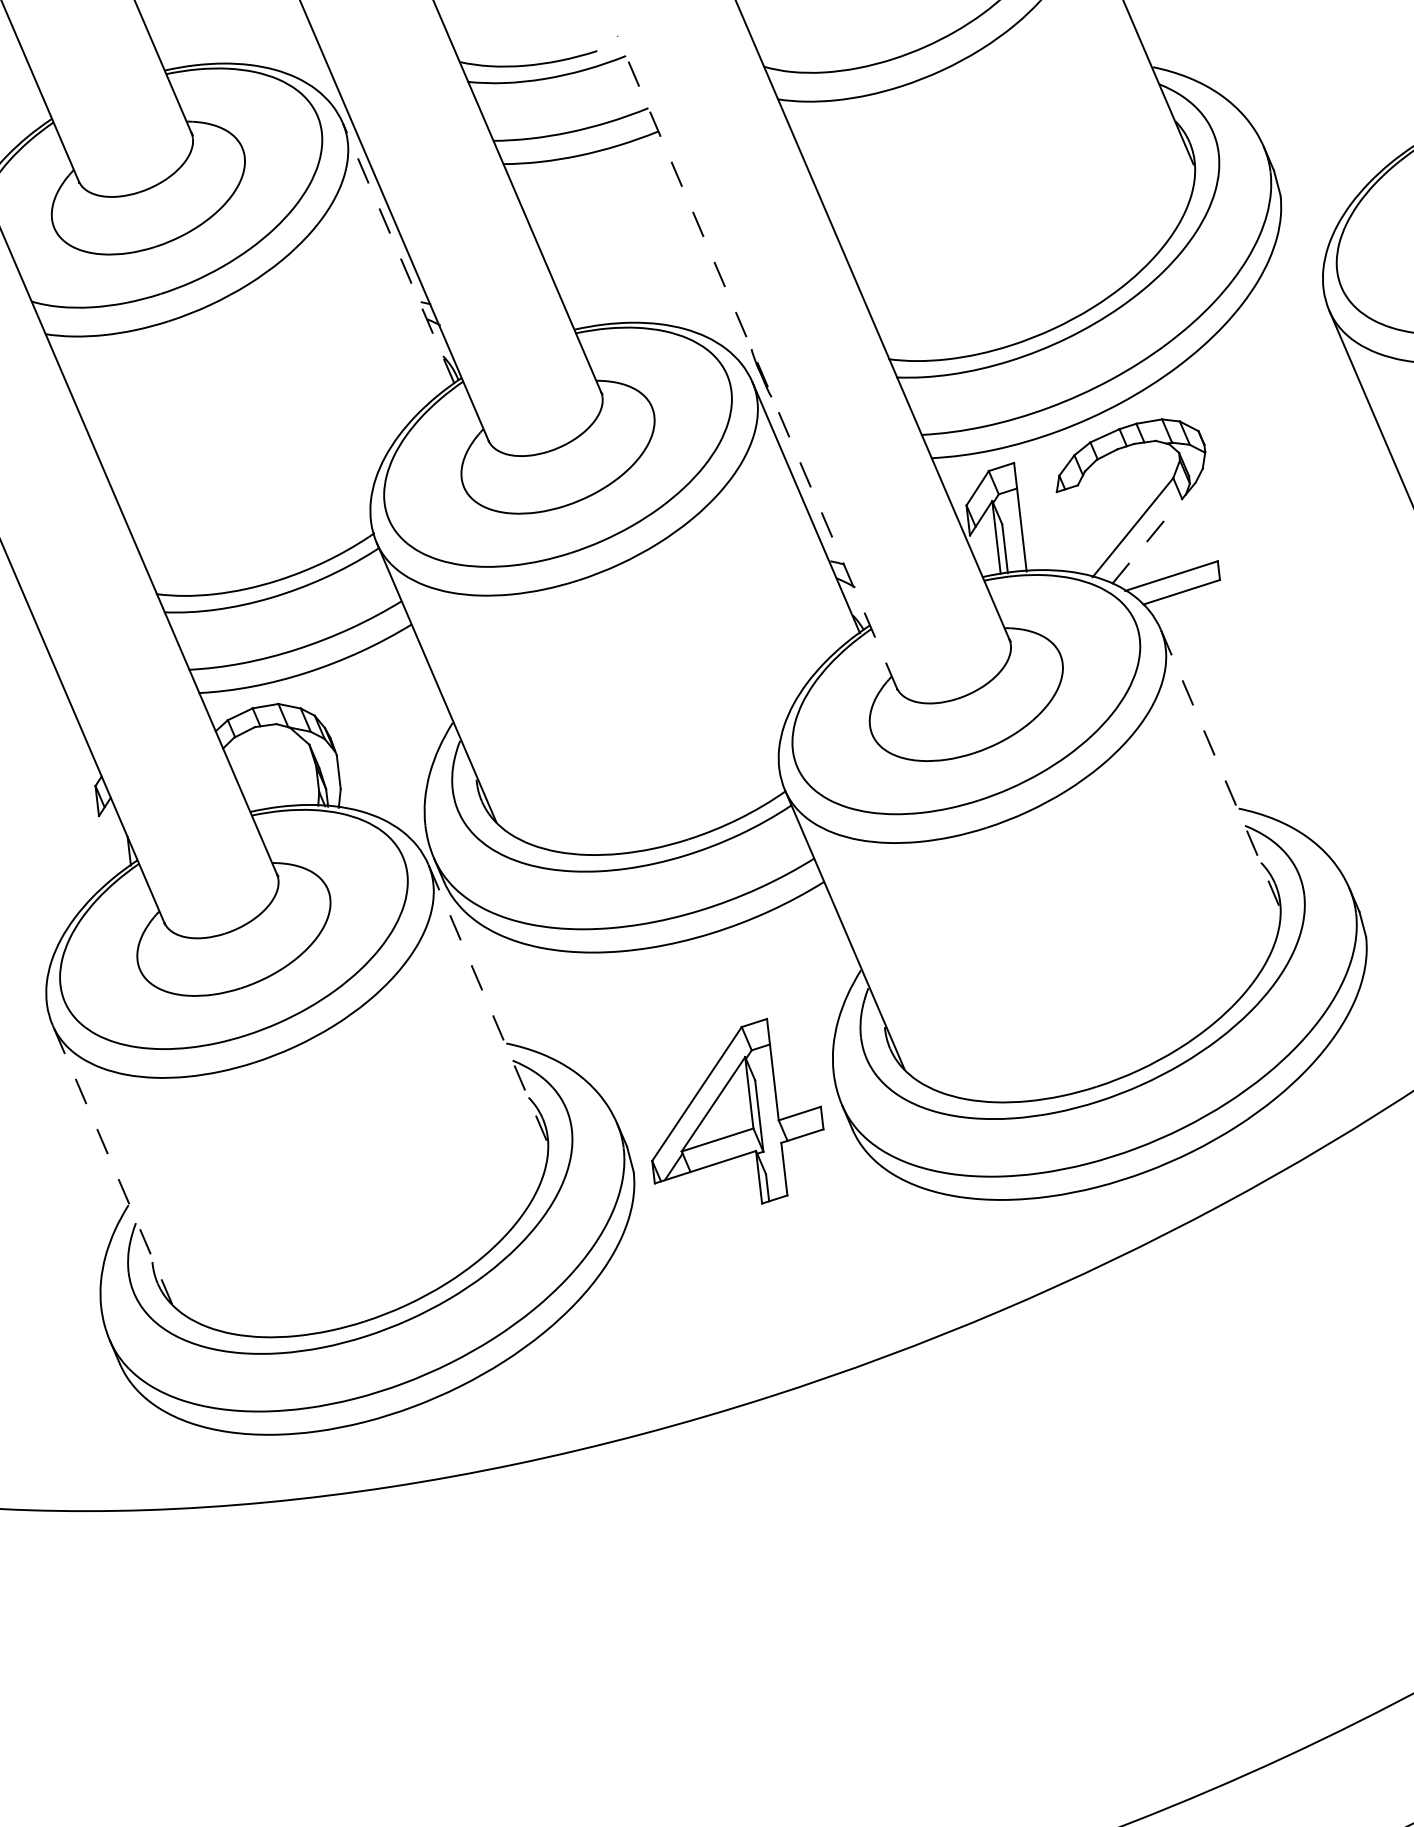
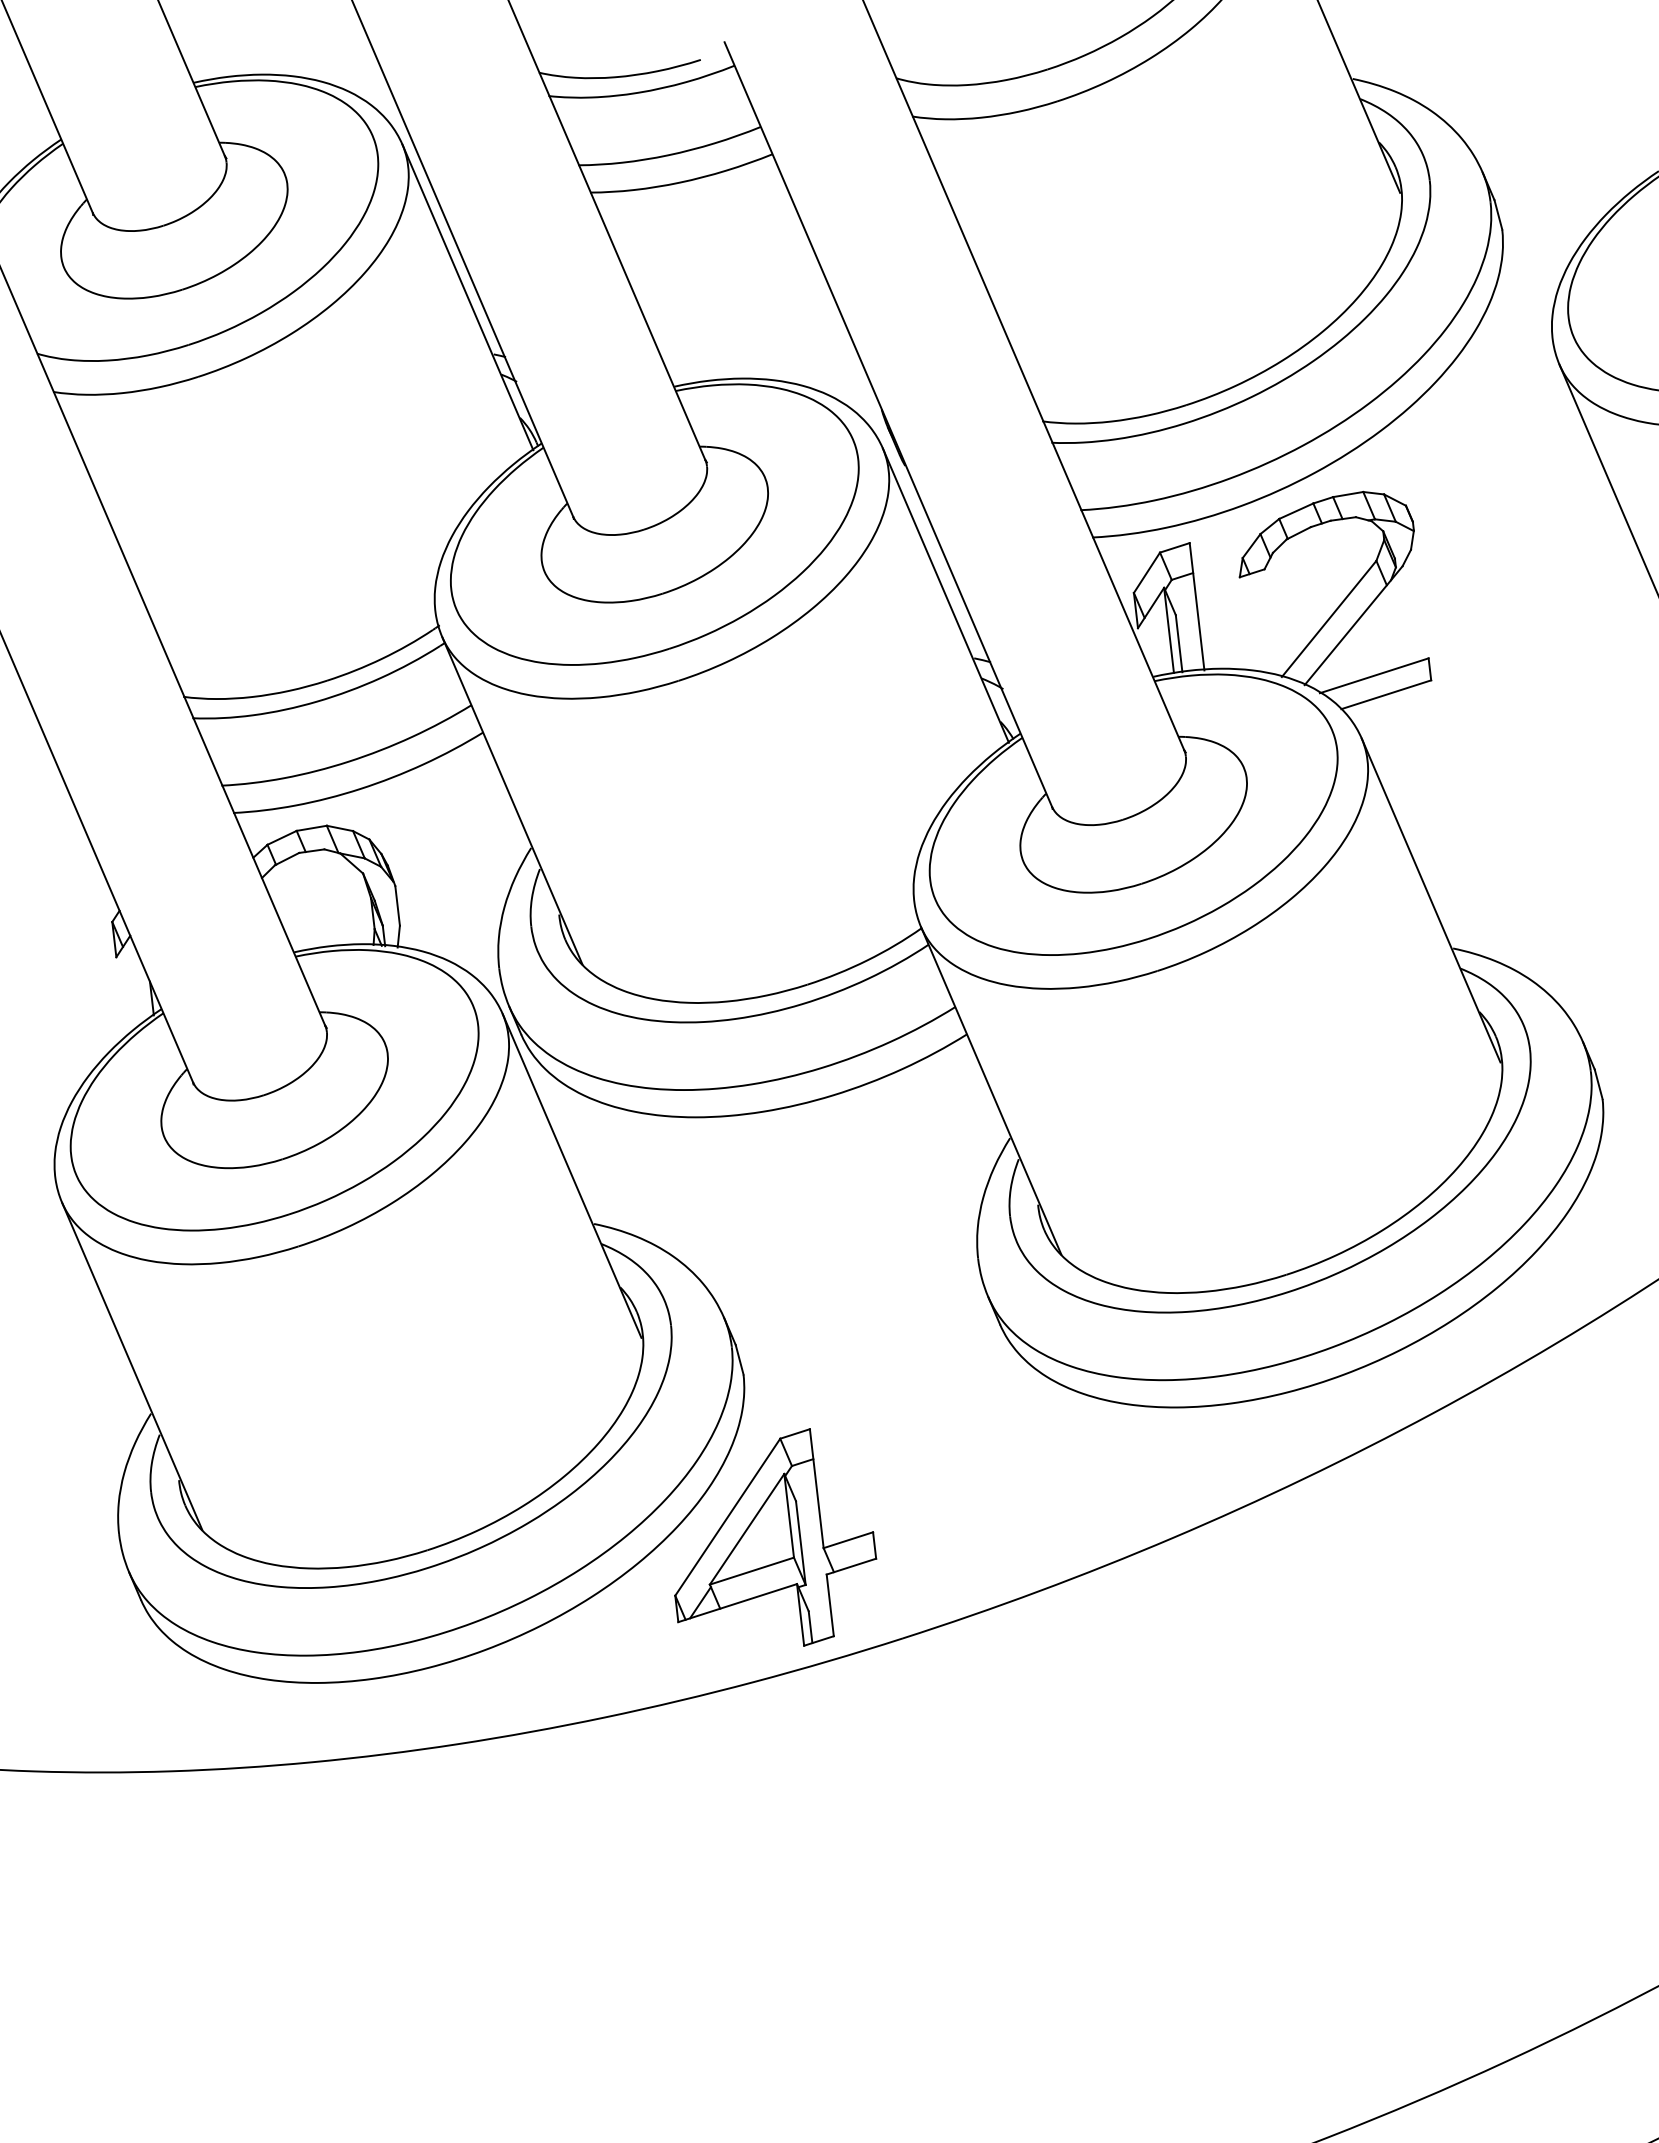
line: (398, 252) -> (467, 296), dashed -> solid
line: (757, 361) -> (888, 424), dashed -> solid
line: (1153, 533) -> (1353, 625), dashed -> solid
line: (1219, 767) -> (1430, 900), dashed -> solid
line: (487, 1002) -> (571, 1175), dashed -> solid
part: (737, 1111) -> (775, 1537), moved
line: (112, 1165) -> (132, 1366), dashed -> solid

